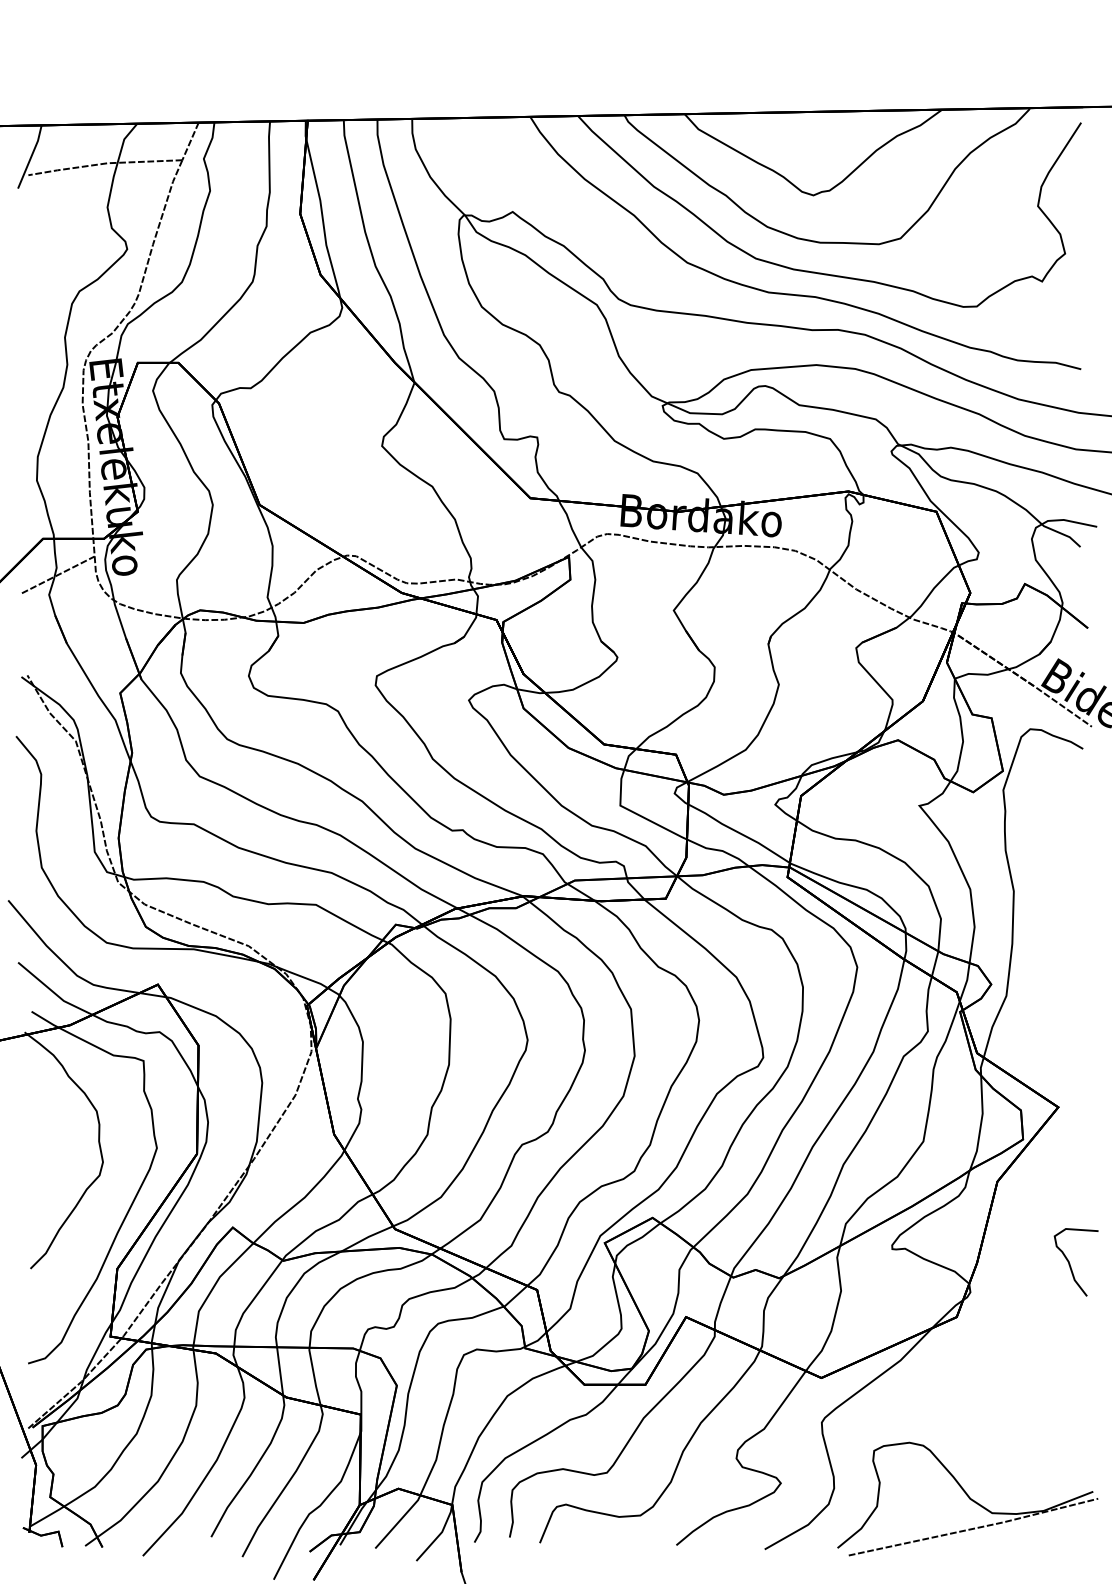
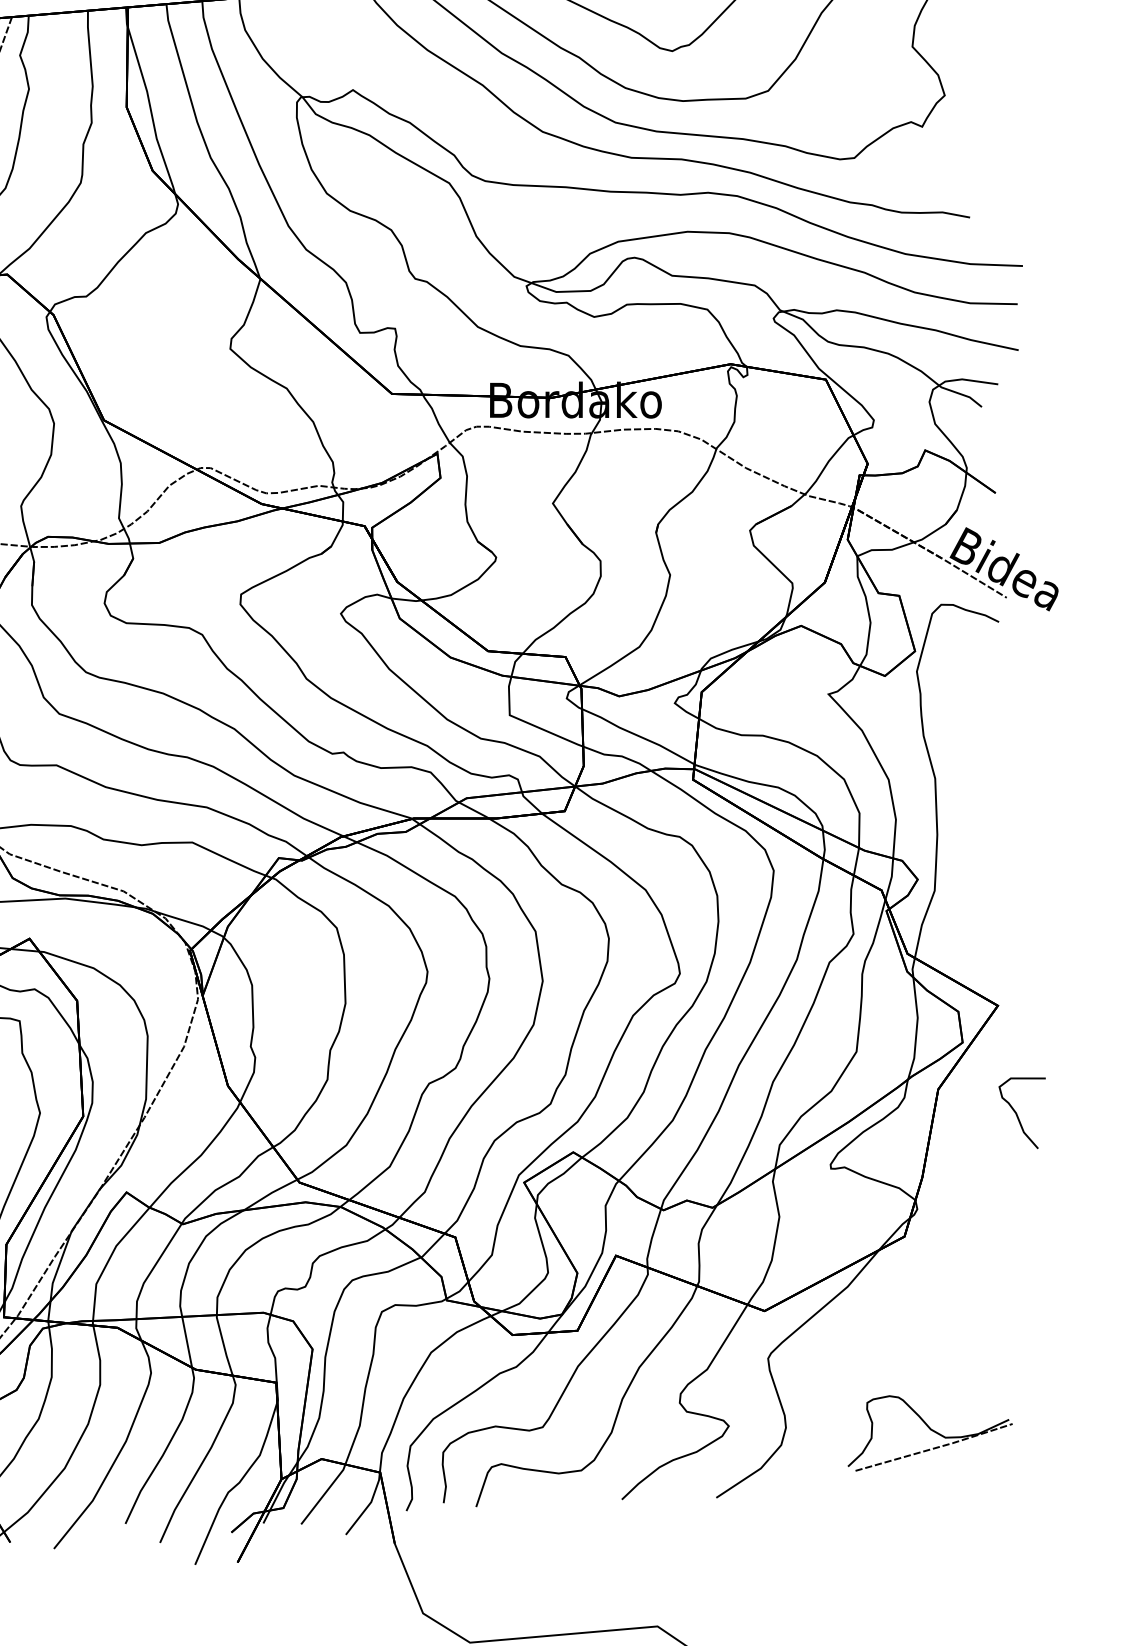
curve: (1070, 1263) -> (1018, 1114), moved
part: (967, 1498) -> (928, 1429), size x0.6

